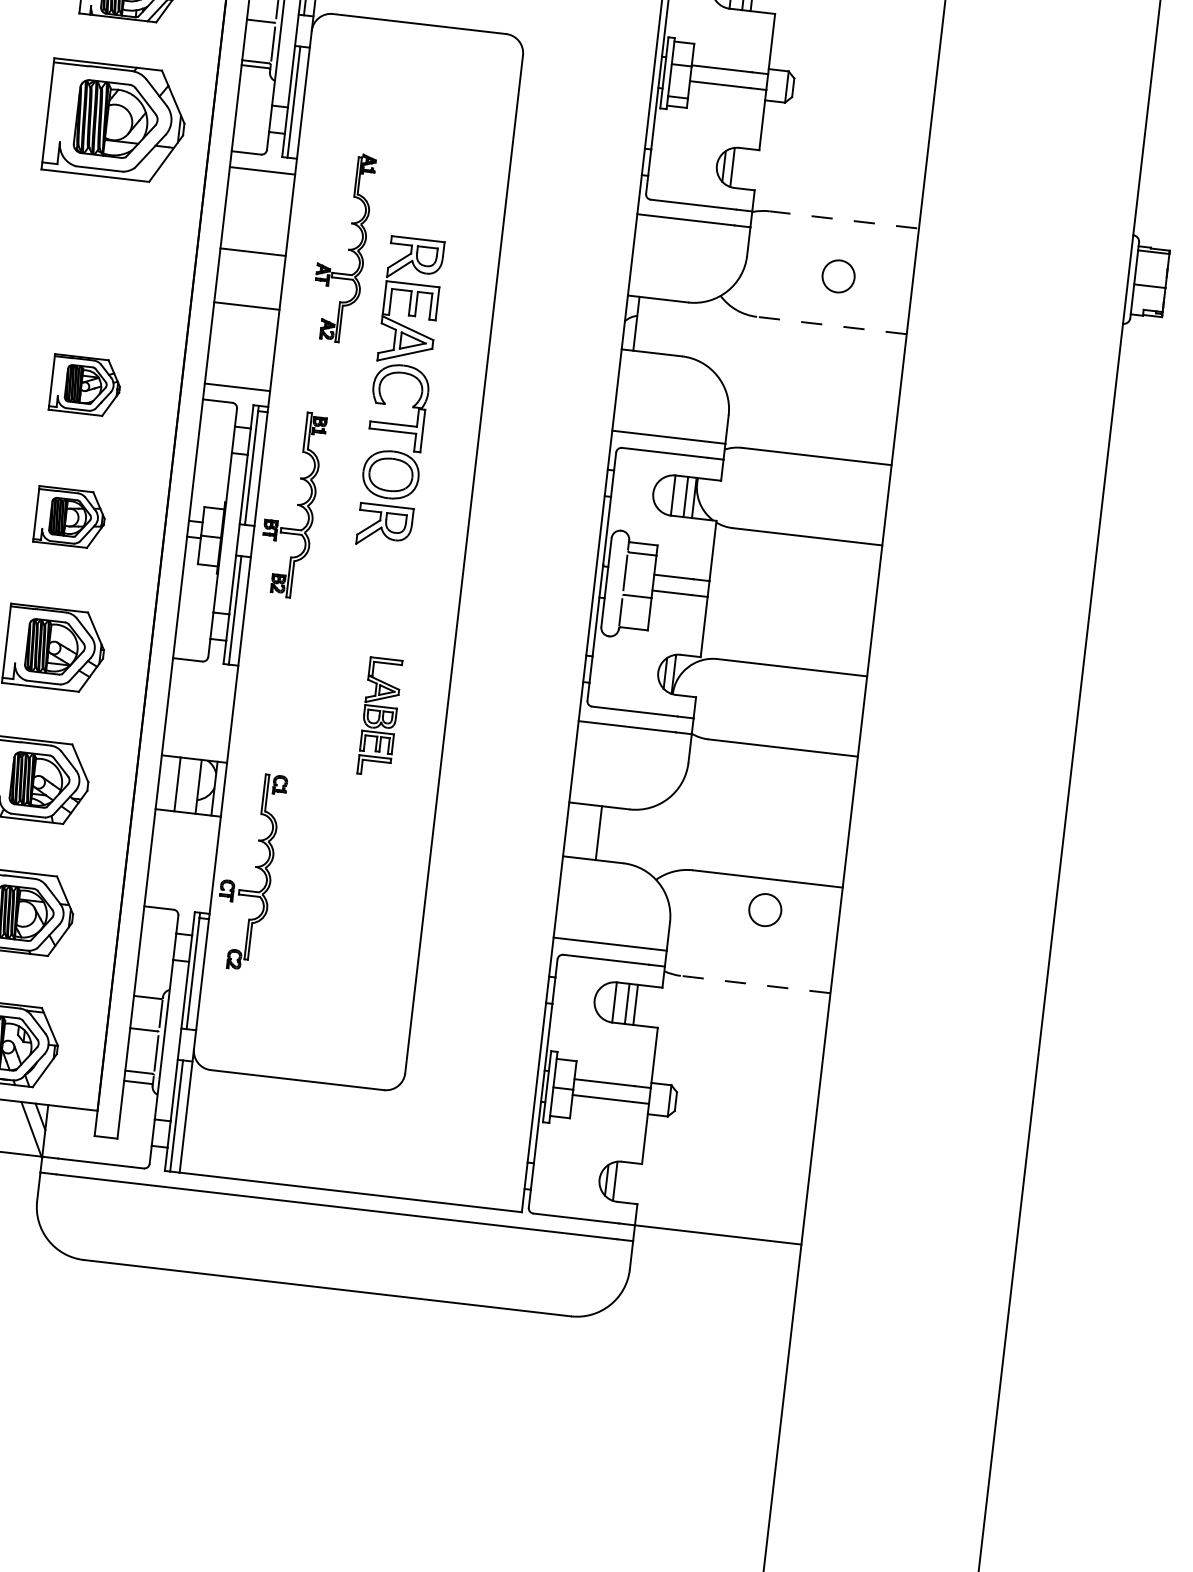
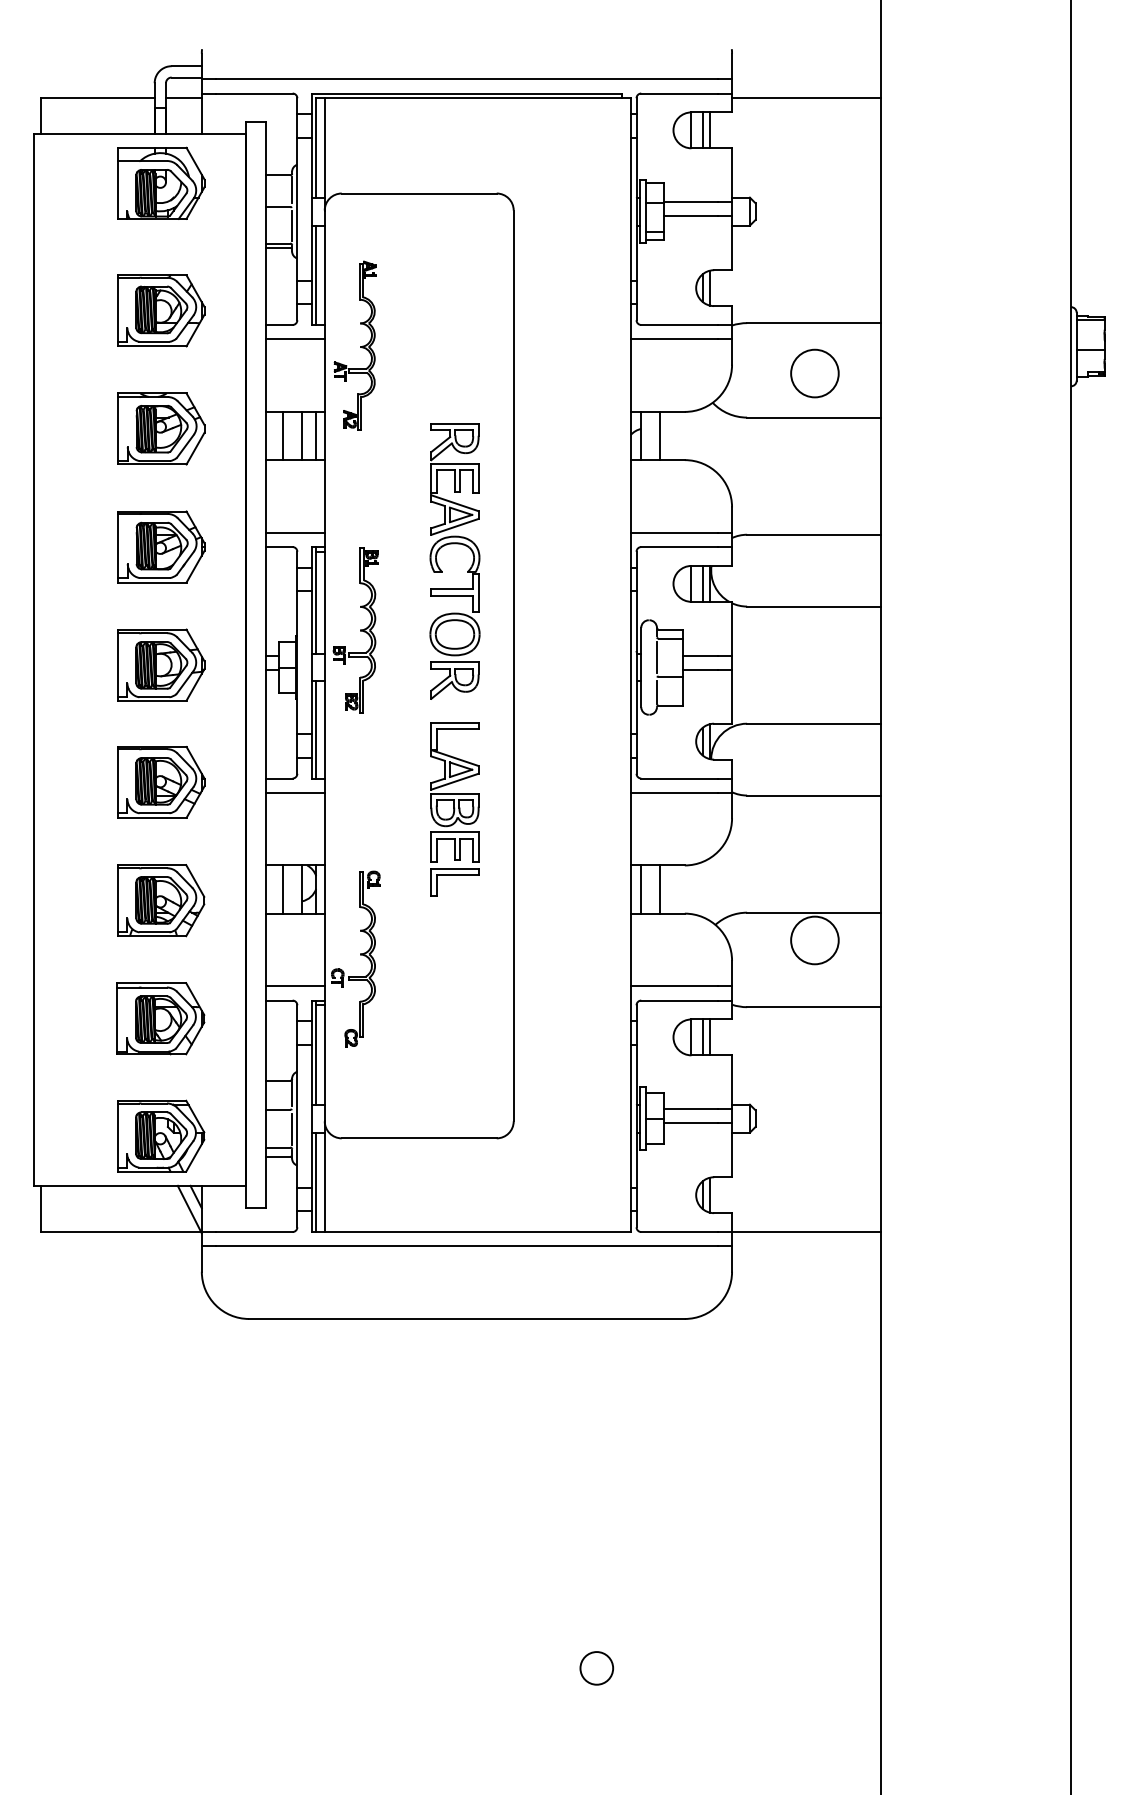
part: (116, 121) -> (161, 310), size x0.71
line: (844, 220) -> (814, 323), dashed -> solid
part: (348, 249) -> (360, 346), moved
part: (101, 253) -> (161, 428), added
line: (236, 276) -> (283, 435), added
circle: (838, 276) -> (814, 373), size x1.67
line: (257, 279) -> (302, 435), added
line: (273, 281) -> (316, 435), added
line: (657, 325) -> (660, 435), added
line: (832, 325) -> (814, 417), dashed -> solid
part: (85, 385) -> (161, 546), size x1.43
part: (384, 400) -> (441, 569), moved
part: (70, 517) -> (161, 664), size x1.43
line: (203, 677) -> (295, 792), added
part: (379, 717) -> (454, 809), size x1.67
line: (578, 830) -> (641, 889), added
line: (178, 894) -> (295, 986), added
circle: (764, 910) -> (814, 940), size x1.67
line: (756, 984) -> (814, 1007), dashed -> solid

